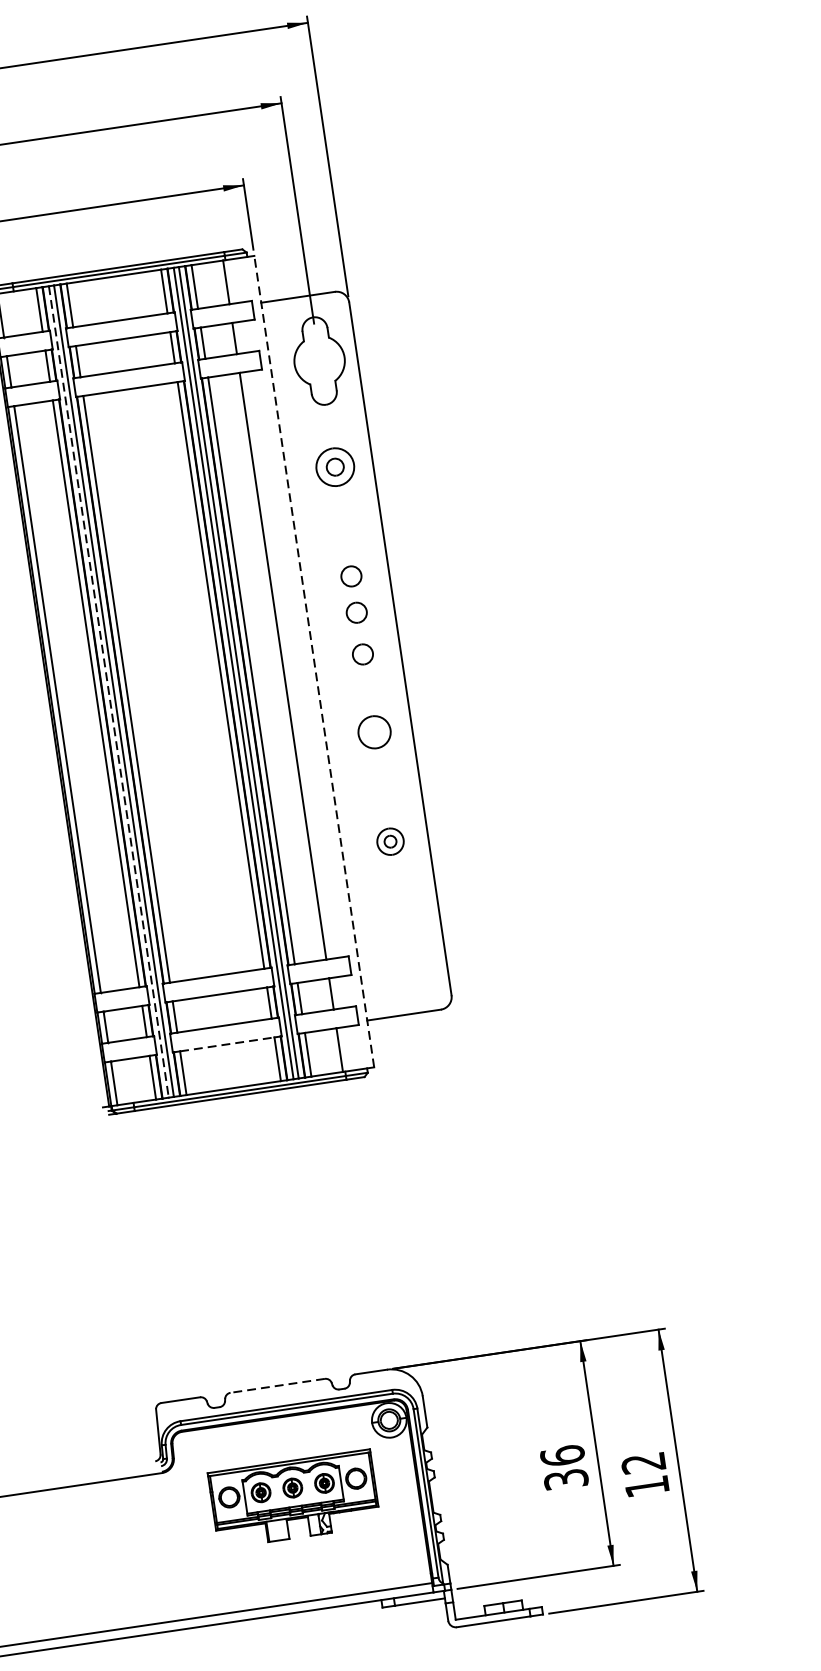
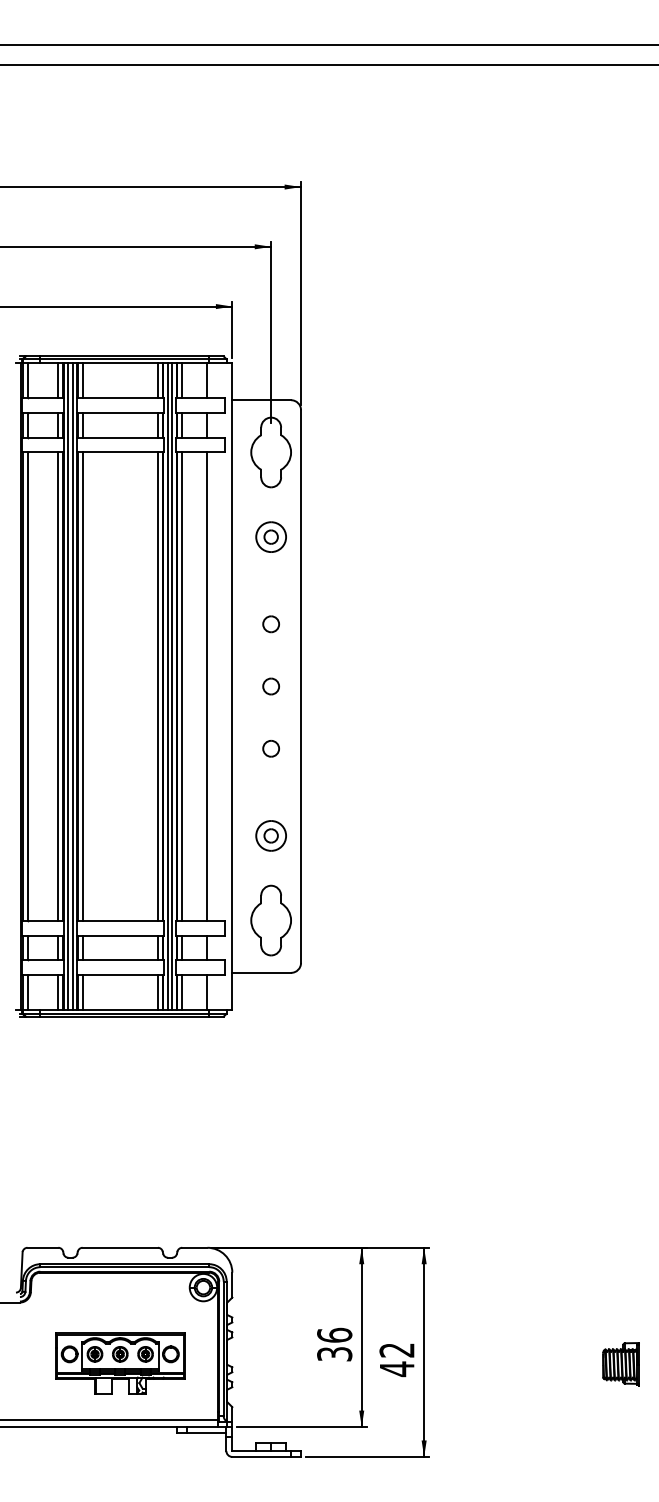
part: (355, 613) -> (270, 653), removed
line: (314, 661) -> (232, 686), dashed -> solid
line: (108, 691) -> (68, 686), dashed -> solid
part: (373, 732) -> (270, 748), size x0.62
part: (389, 841) -> (270, 835), size x1.43
part: (405, 947) -> (270, 920), added
line: (227, 1044) -> (120, 975), dashed -> solid
line: (277, 1385) -> (120, 1247), dashed -> solid
text: (647, 1487) -> (397, 1369), 12 -> 42
part: (294, 1499) -> (120, 1363), moved

